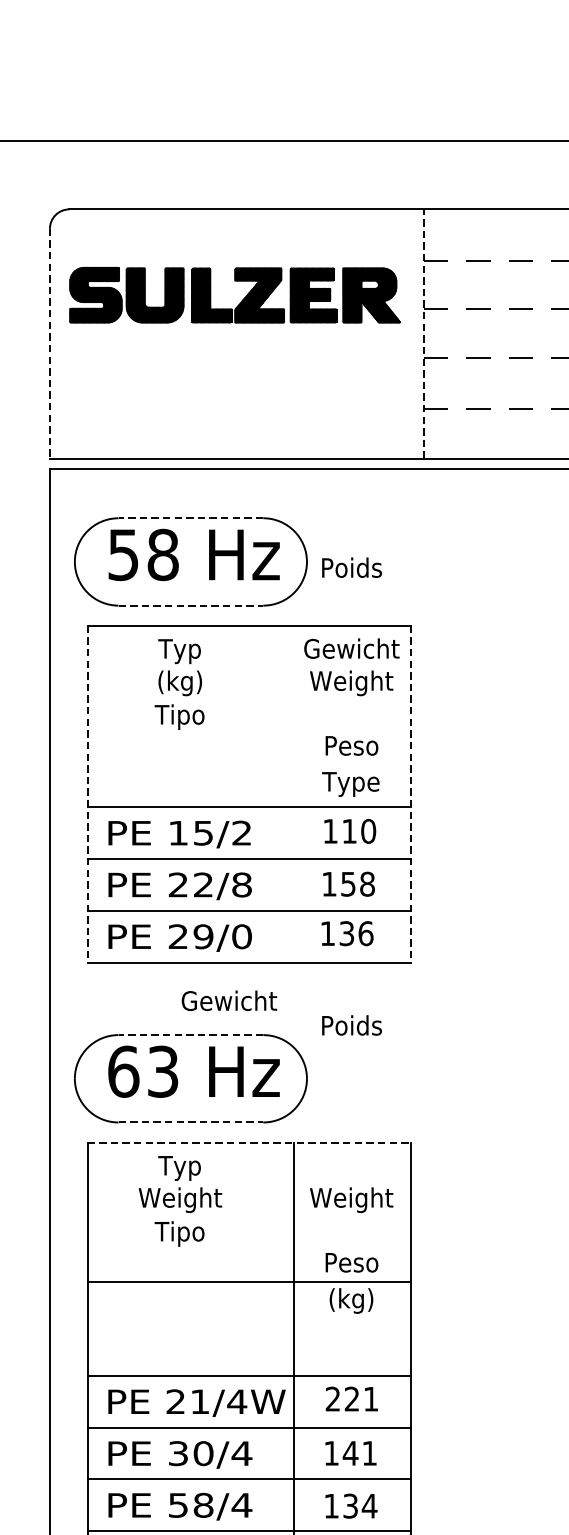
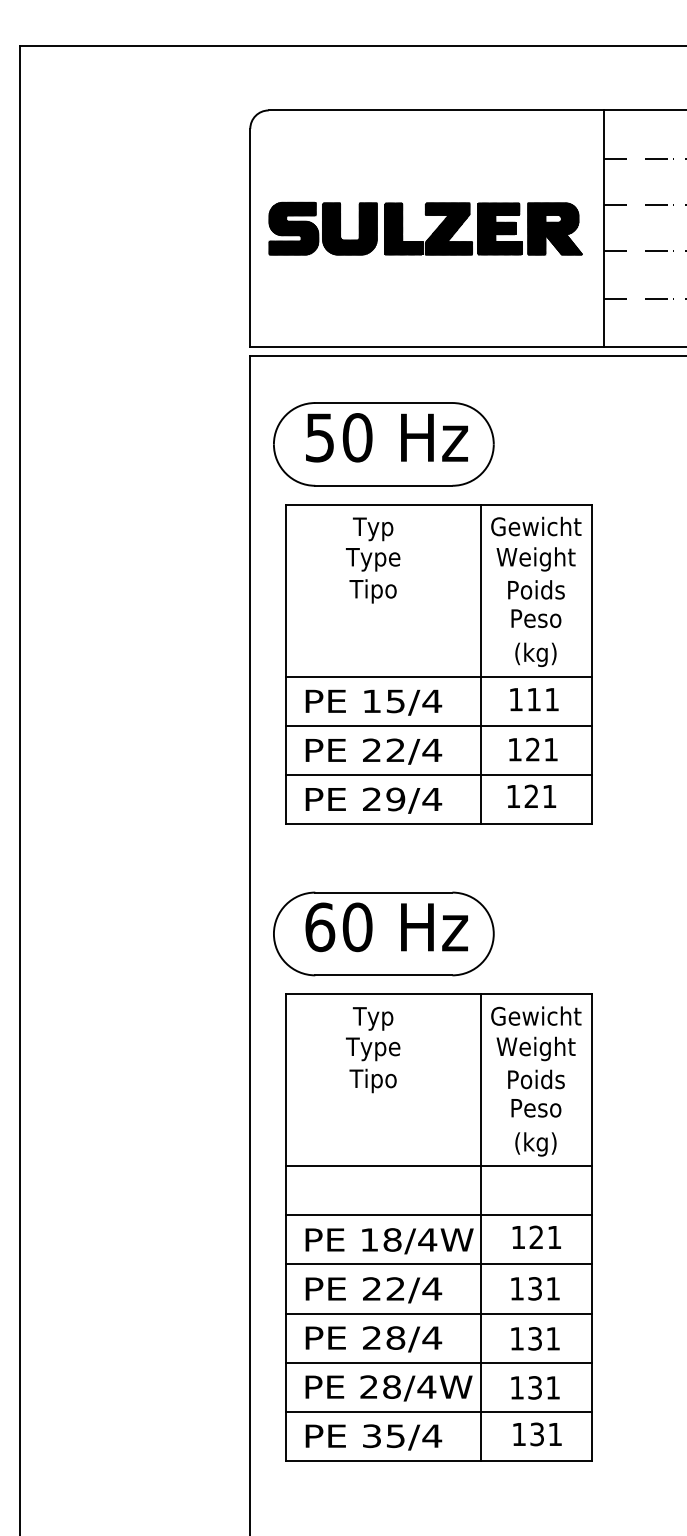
part: (242, 299) -> (432, 232), moved
line: (423, 334) -> (604, 228), dashed -> solid
line: (50, 343) -> (250, 237), dashed -> solid
line: (190, 518) -> (383, 403), dashed -> solid
text: (163, 554) -> (357, 437), 58 -> 50
text: (352, 567) -> (536, 589), moved
line: (190, 605) -> (383, 485), dashed -> solid
text: (178, 683) -> (372, 559), (kg) -> Type
text: (351, 783) -> (535, 654), Type -> (kg)
line: (294, 793) -> (481, 663), added
line: (87, 794) -> (285, 664), dashed -> solid
line: (410, 794) -> (591, 664), dashed -> solid
text: (368, 831) -> (552, 699), 110 -> 111
text: (242, 832) -> (432, 700), 15/2 -> 15/4
text: (358, 884) -> (542, 749), 158 -> 121
text: (242, 885) -> (432, 750), 22/8 -> 22/4
text: (356, 933) -> (540, 796), 136 -> 121
text: (242, 936) -> (432, 799), 29/0 -> 29/4
text: (229, 1000) -> (536, 1015), moved
text: (352, 1025) -> (536, 1079), moved
line: (190, 1035) -> (383, 892), dashed -> solid
text: (163, 1071) -> (357, 927), 63 -> 60
line: (190, 1122) -> (383, 975), dashed -> solid
line: (248, 1142) -> (438, 994), dashed -> solid
text: (179, 1199) -> (373, 1048), Weight -> Type
line: (248, 1282) -> (438, 1166), moved
text: (332, 1398) -> (517, 1236), 221 -> 121
text: (187, 1401) -> (380, 1239), 21/4W -> 18/4W
text: (191, 1453) -> (384, 1288), 30/4 -> 22/4
text: (349, 1453) -> (534, 1288), 141 -> 131
text: (177, 1504) -> (371, 1337), 58/4 -> 28/4
text: (368, 1505) -> (552, 1338), 134 -> 131

